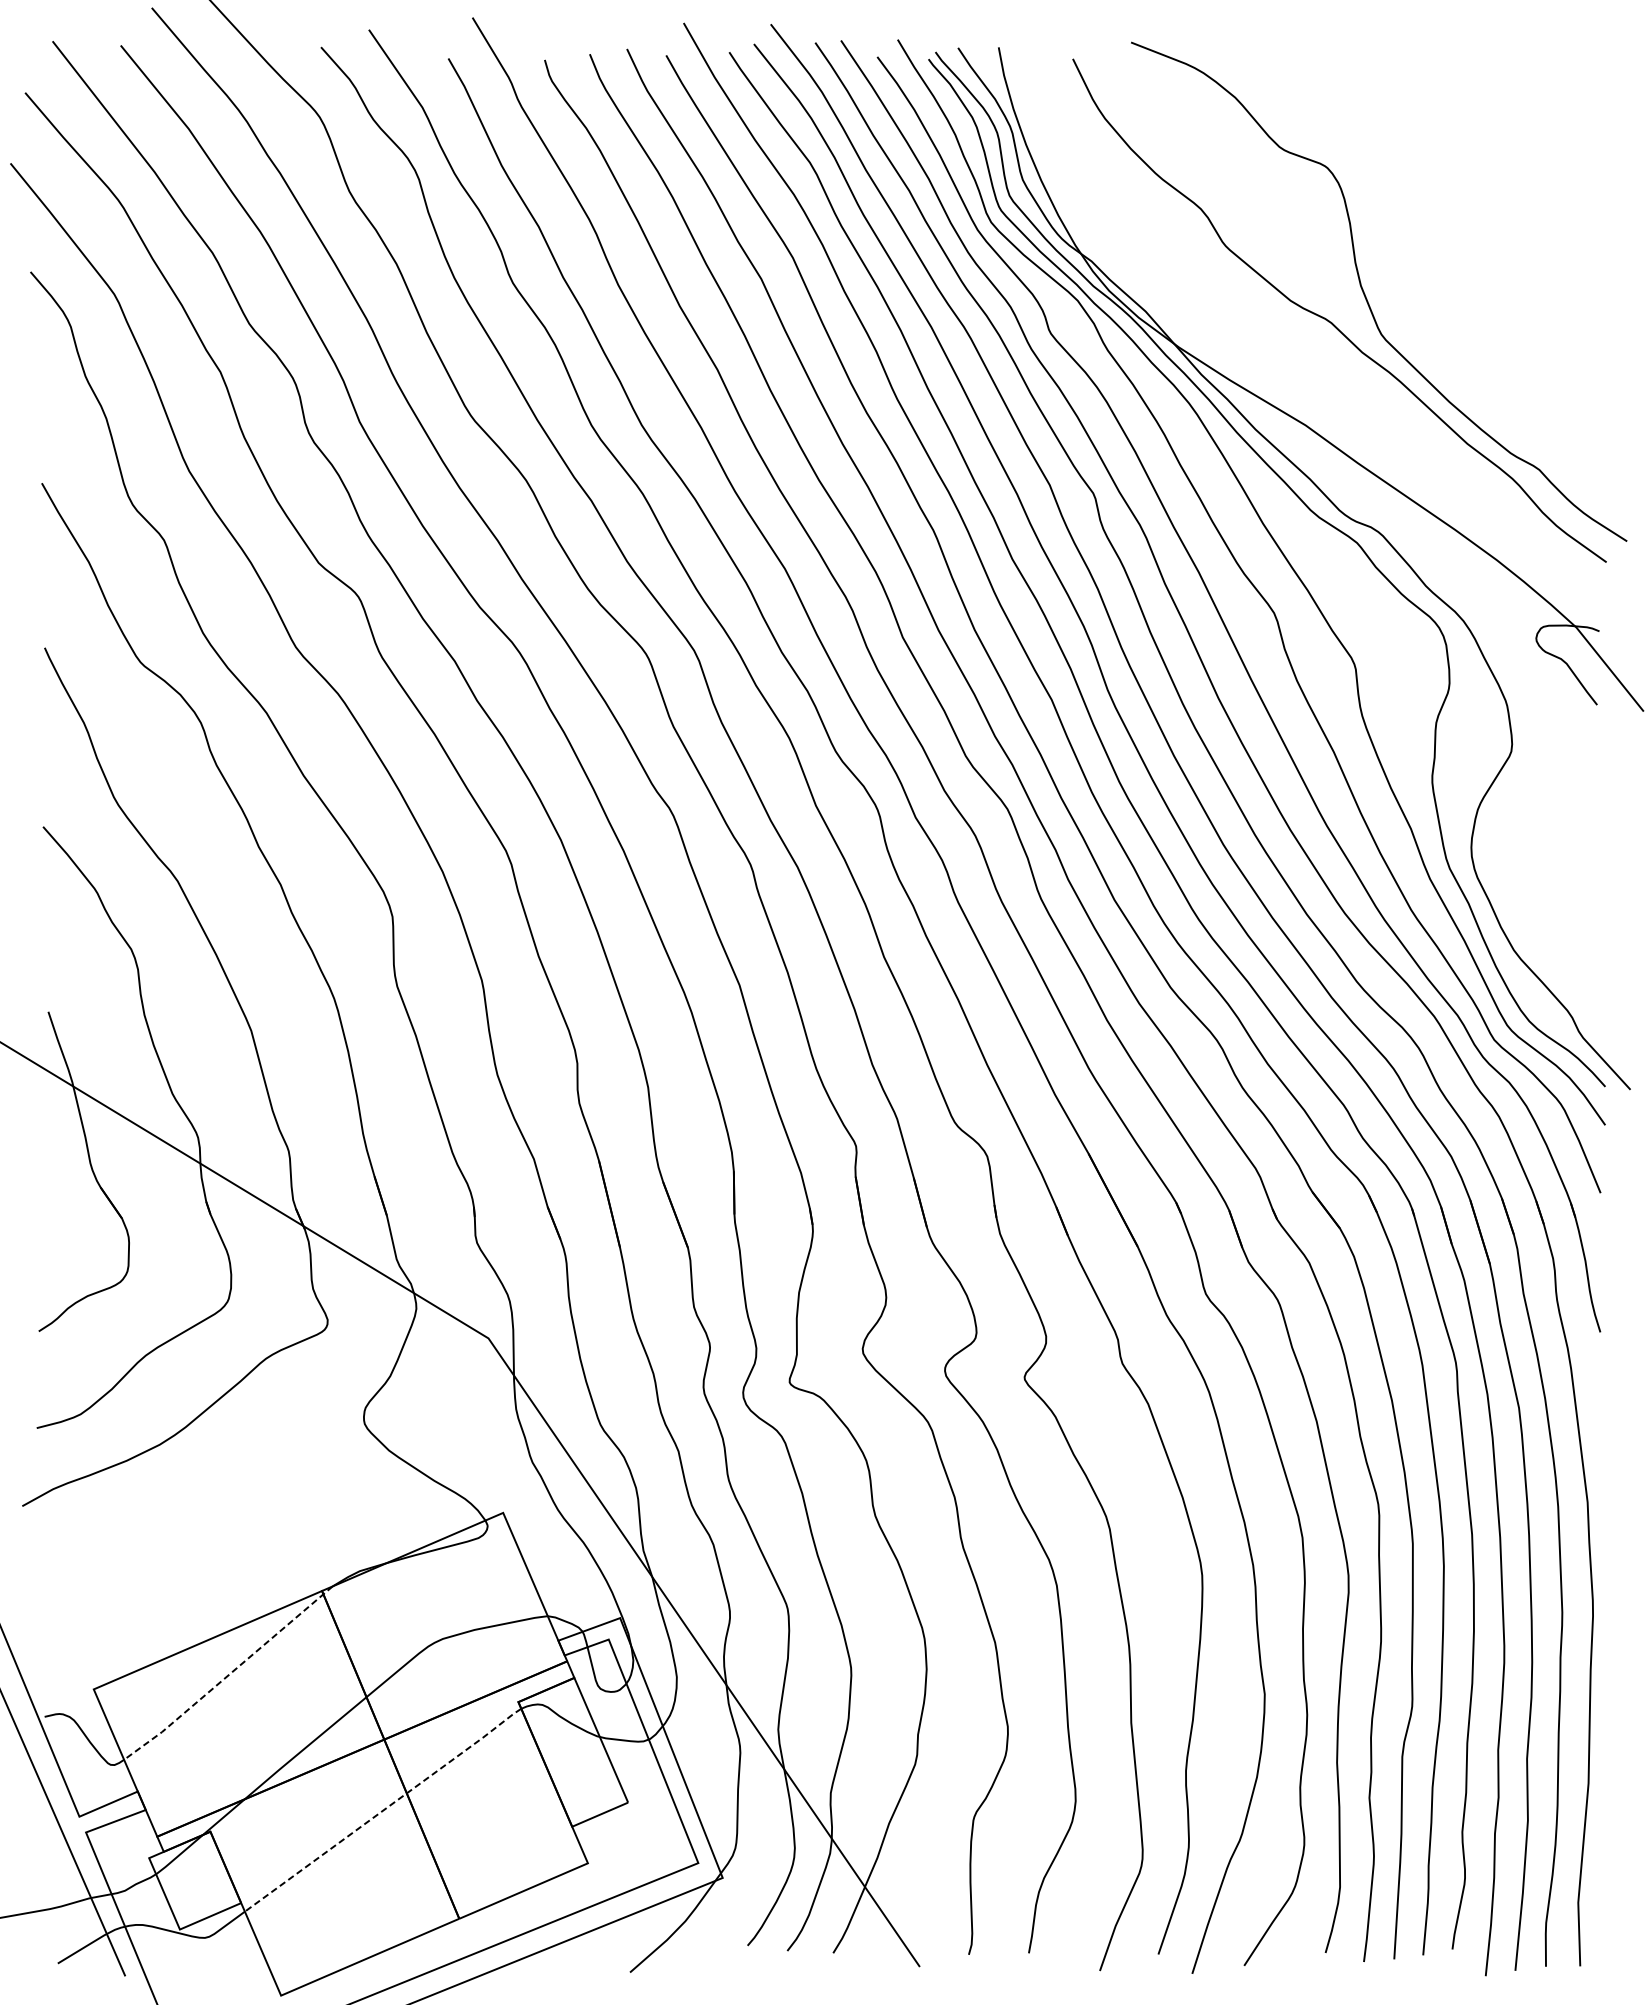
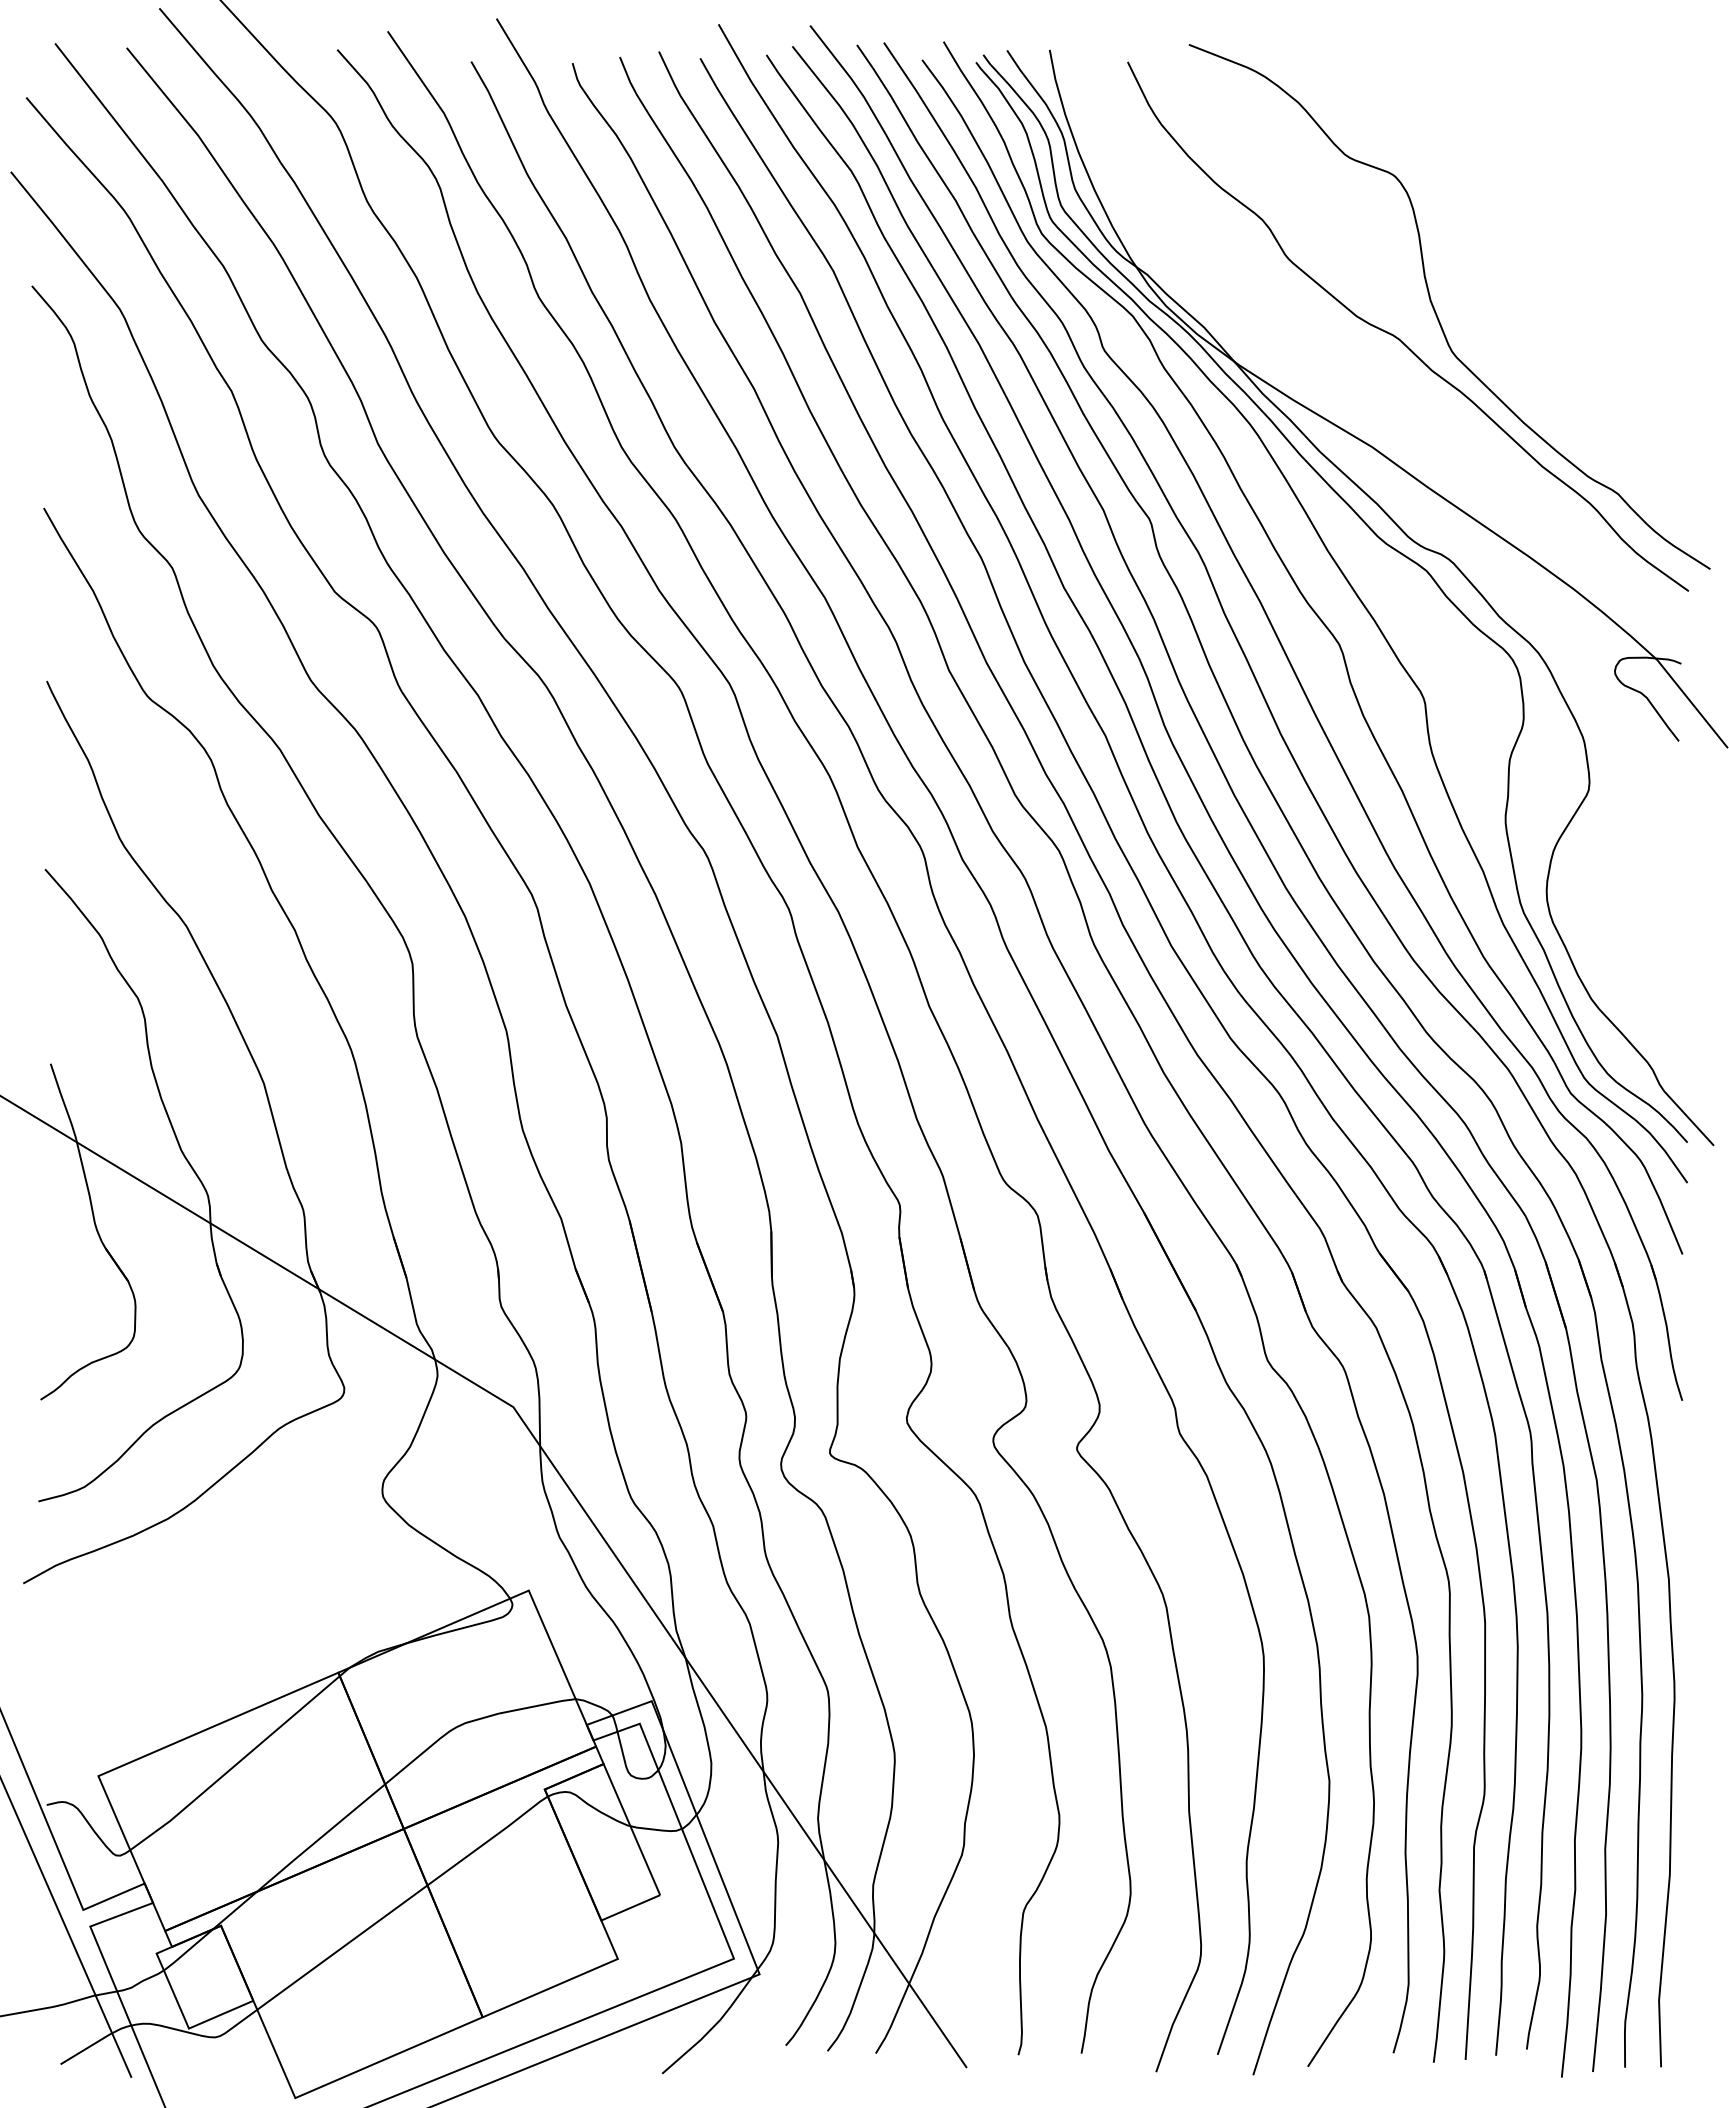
line: (228, 1674) -> (240, 1760), dashed -> solid
line: (384, 1809) -> (404, 1902), dashed -> solid

